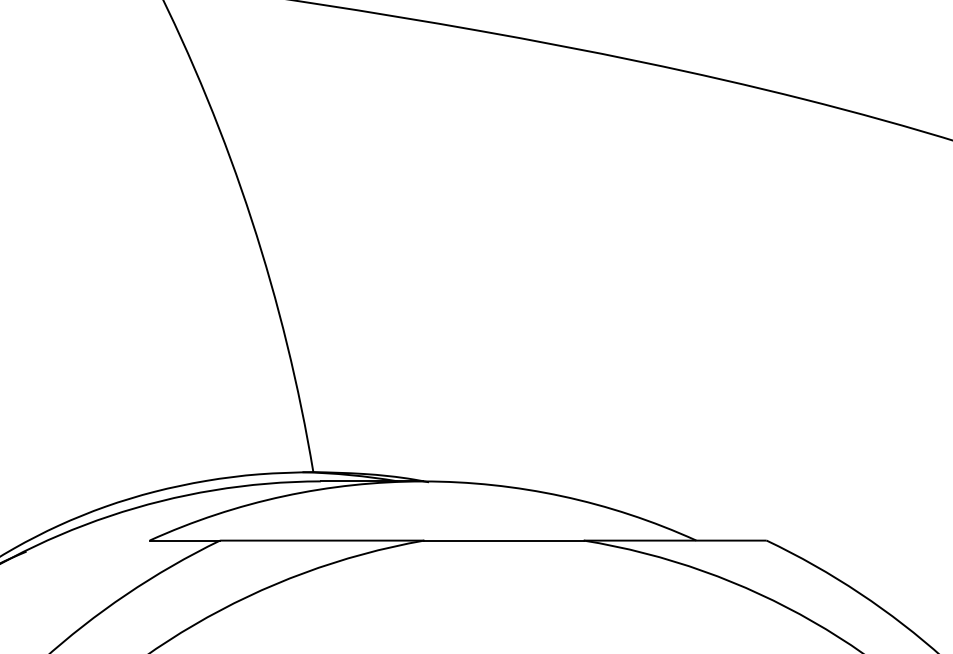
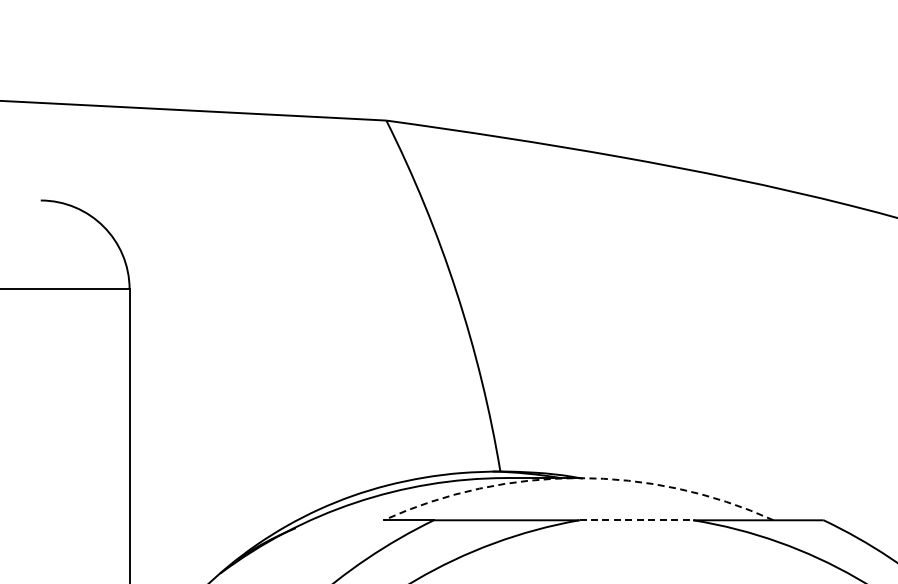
arc: (422, 481) -> (578, 478), solid -> dashed
line: (504, 540) -> (636, 520), solid -> dashed

